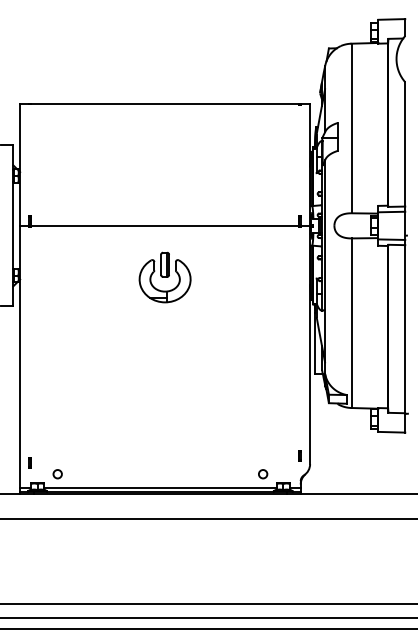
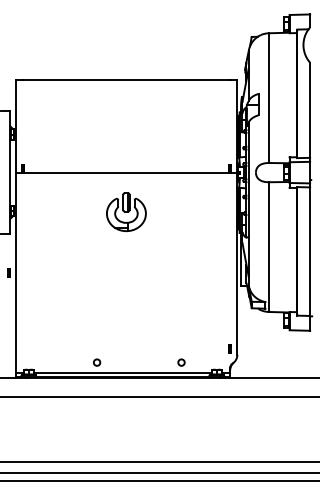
part: (29, 462) -> (8, 272), moved
circle: (57, 474) -> (96, 362), moved
circle: (263, 474) -> (181, 362), moved

